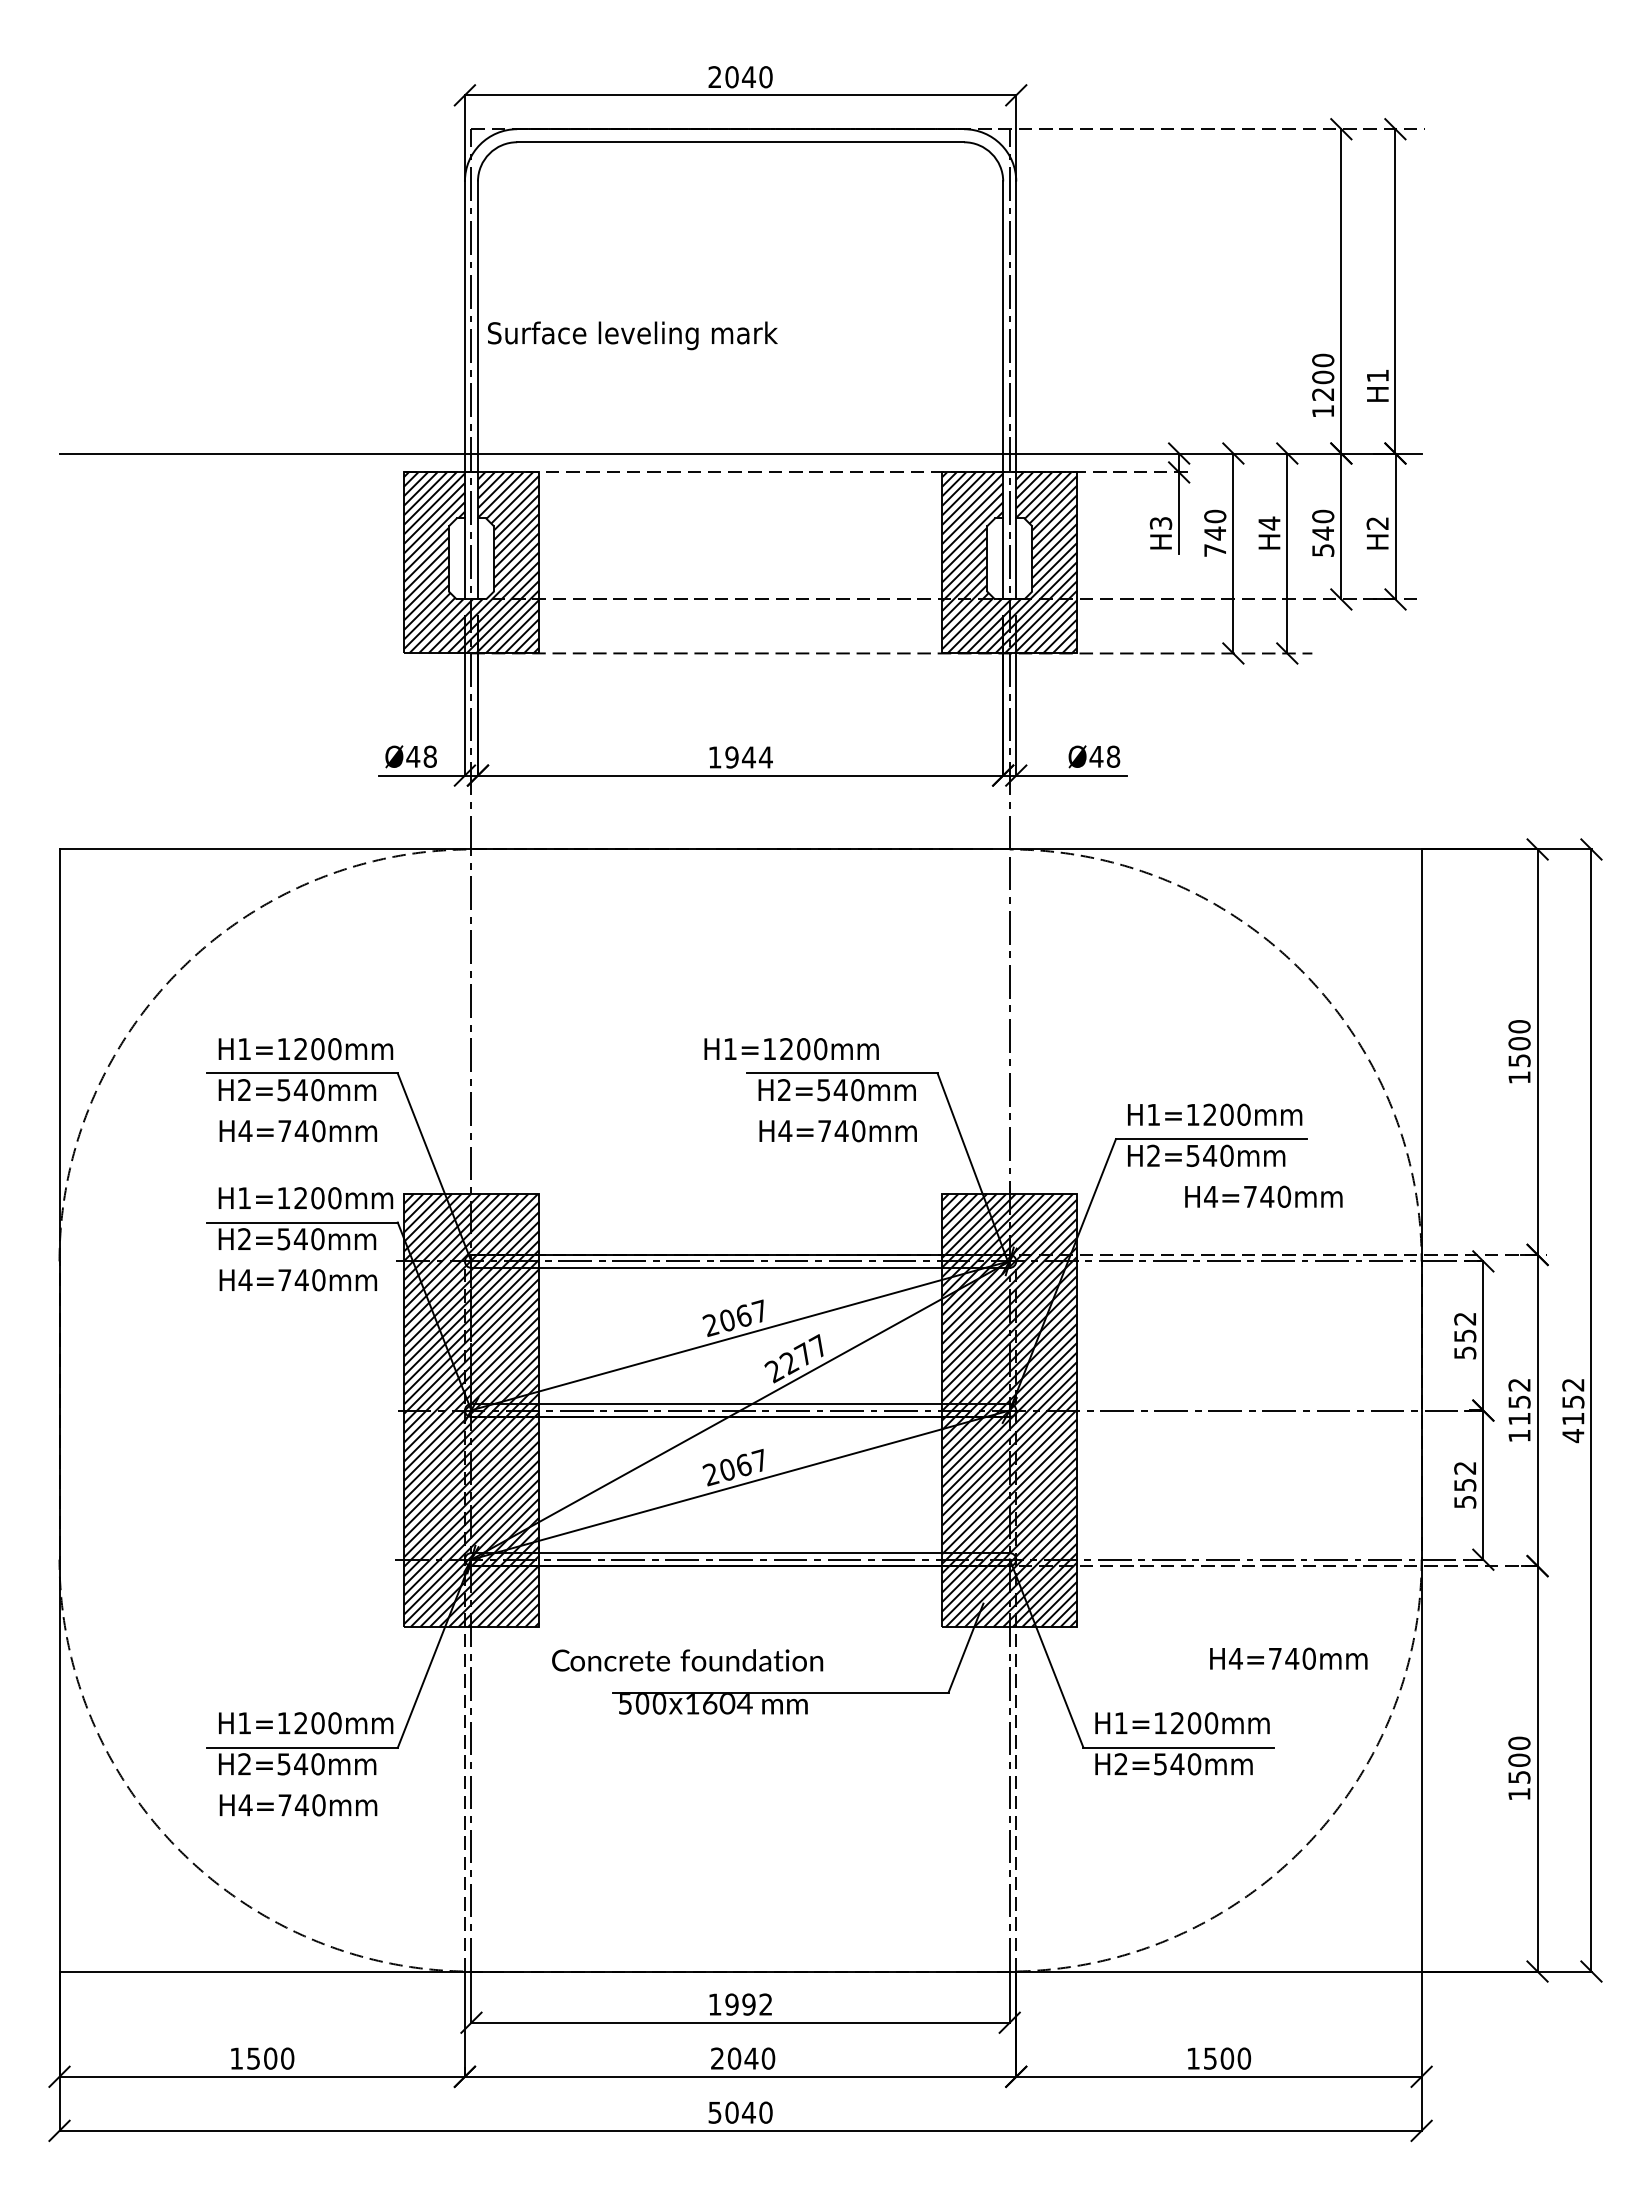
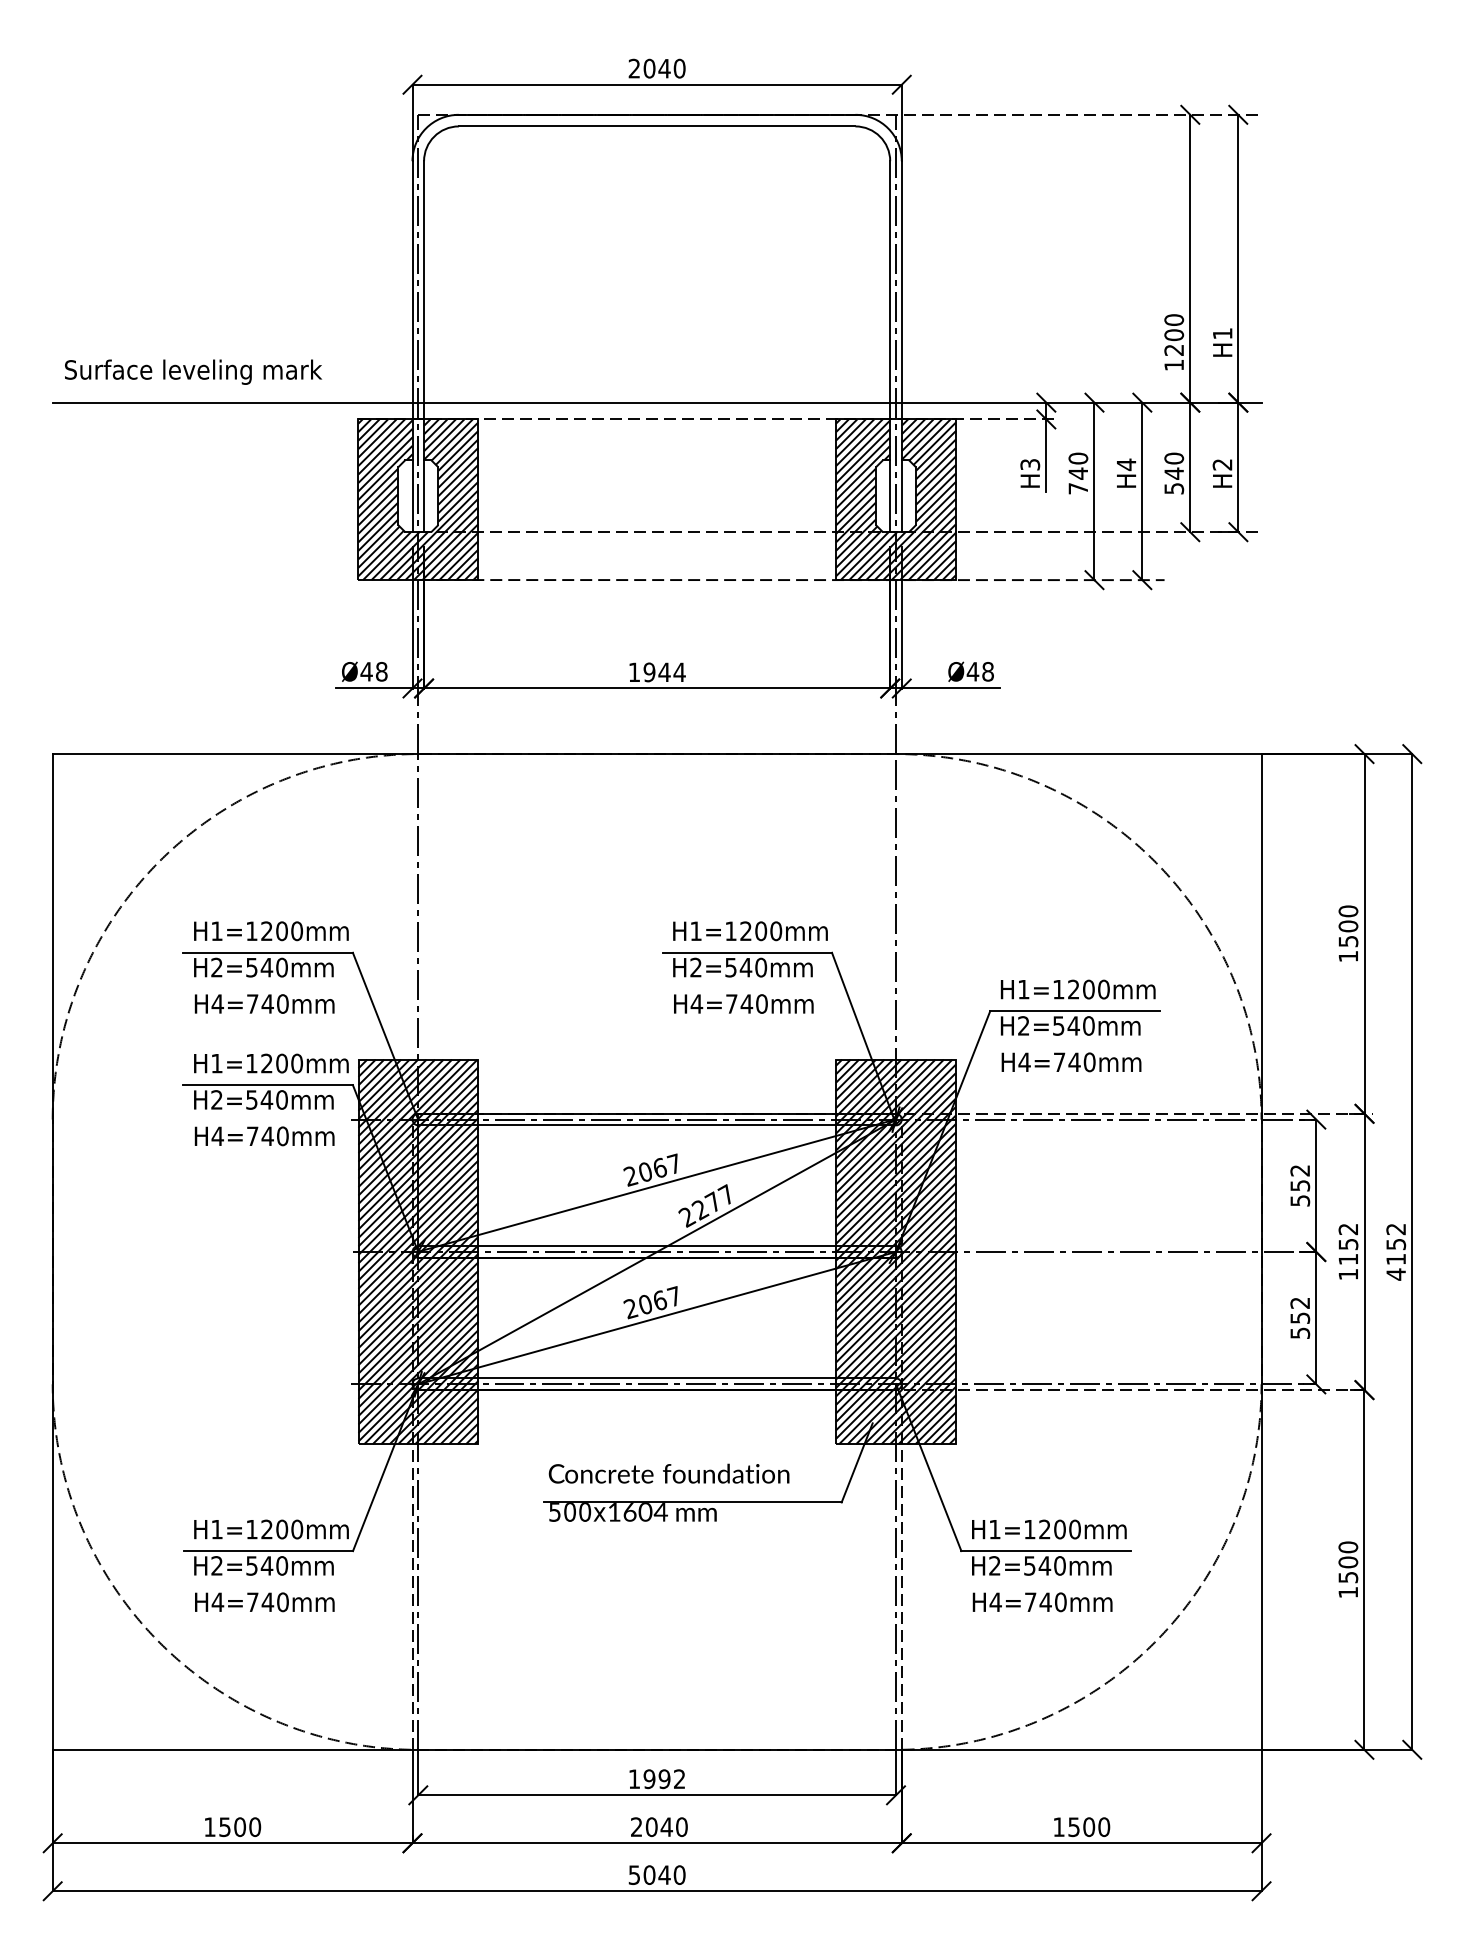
text: (632, 335) -> (193, 371), moved
text: (791, 1049) -> (750, 931), moved
text: (1263, 1197) -> (1071, 1062), moved
text: (1288, 1659) -> (1042, 1602), moved
text: (686, 1660) -> (668, 1473), moved

